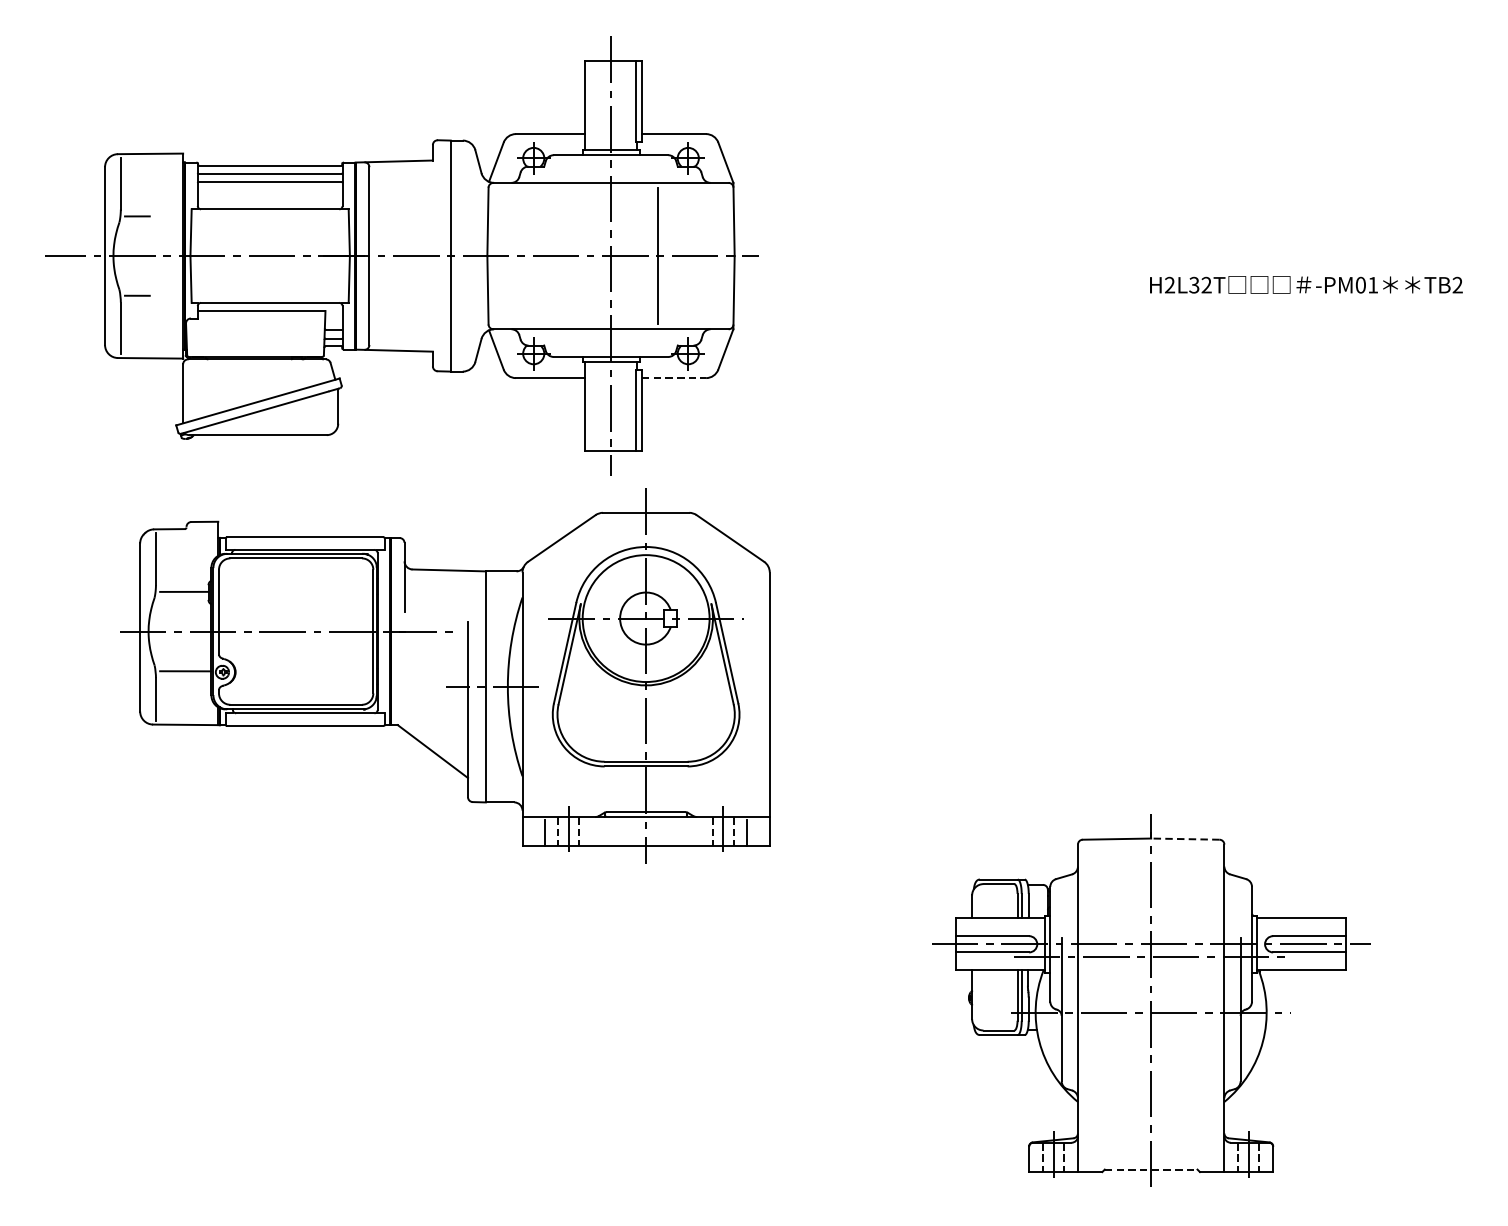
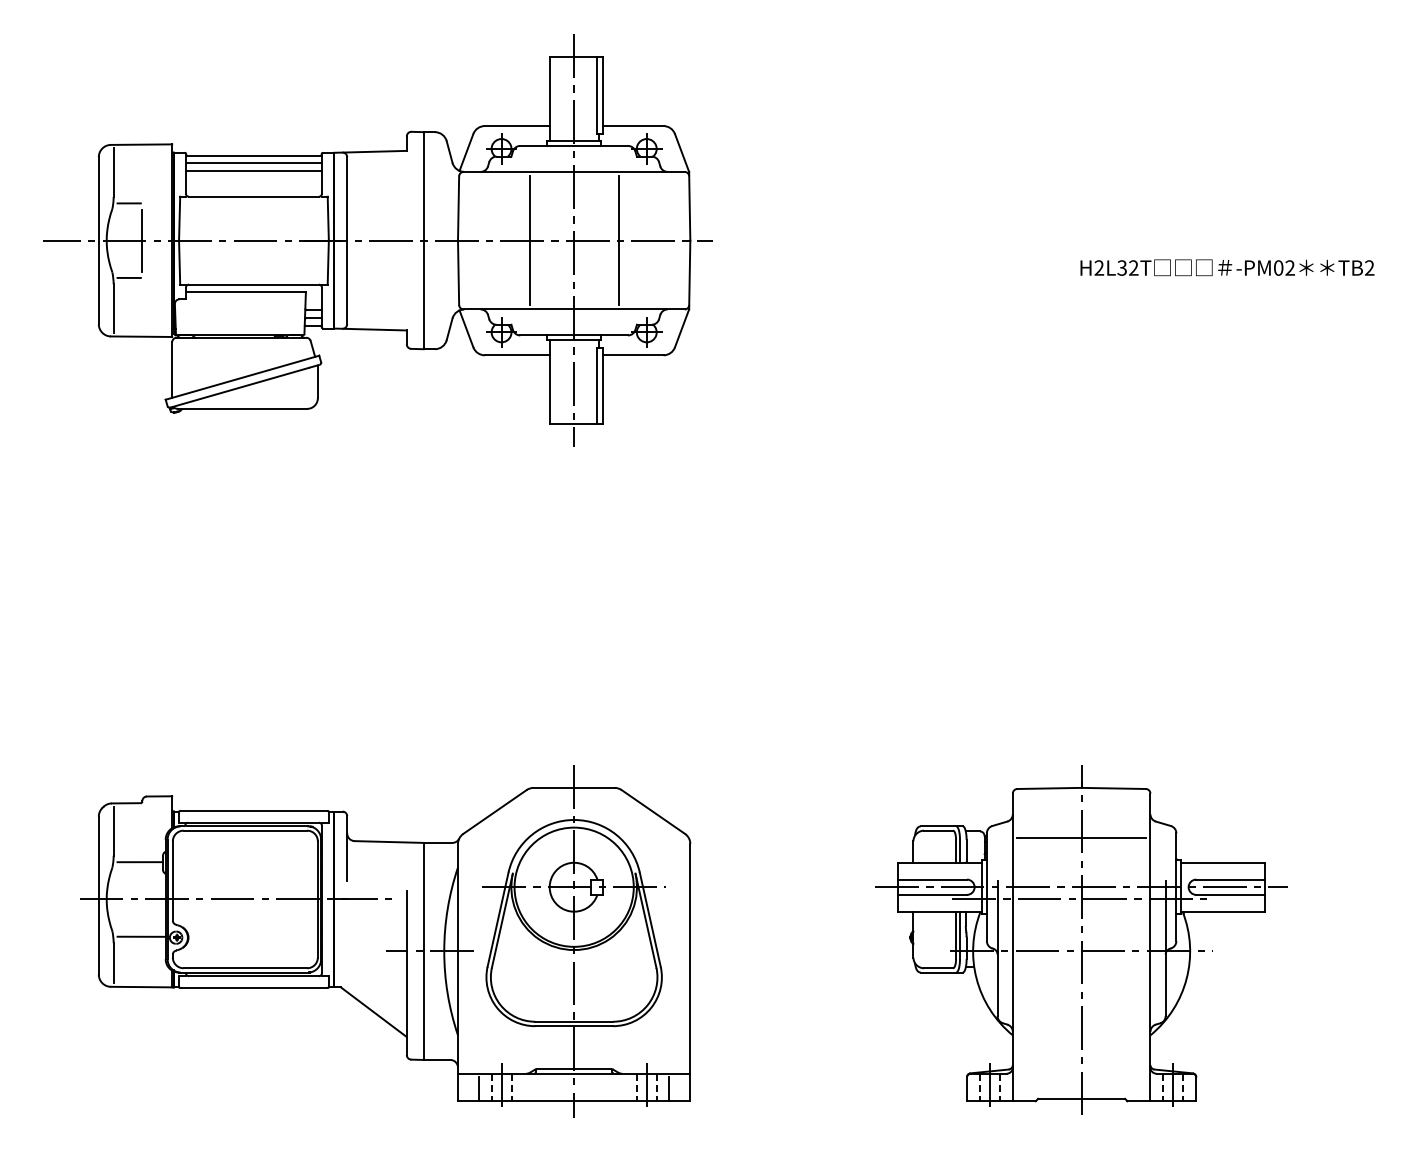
line: (151, 255) -> (142, 240), added
line: (563, 255) -> (529, 240), added
text: (1372, 284) -> (1289, 267), -PM01 -> -PM02
line: (674, 378) -> (633, 355), dashed -> solid
part: (445, 676) -> (385, 941), moved
line: (1185, 839) -> (1113, 788), dashed -> solid
line: (1151, 891) -> (1081, 837), added
line: (1151, 1169) -> (1081, 1098), dashed -> solid

